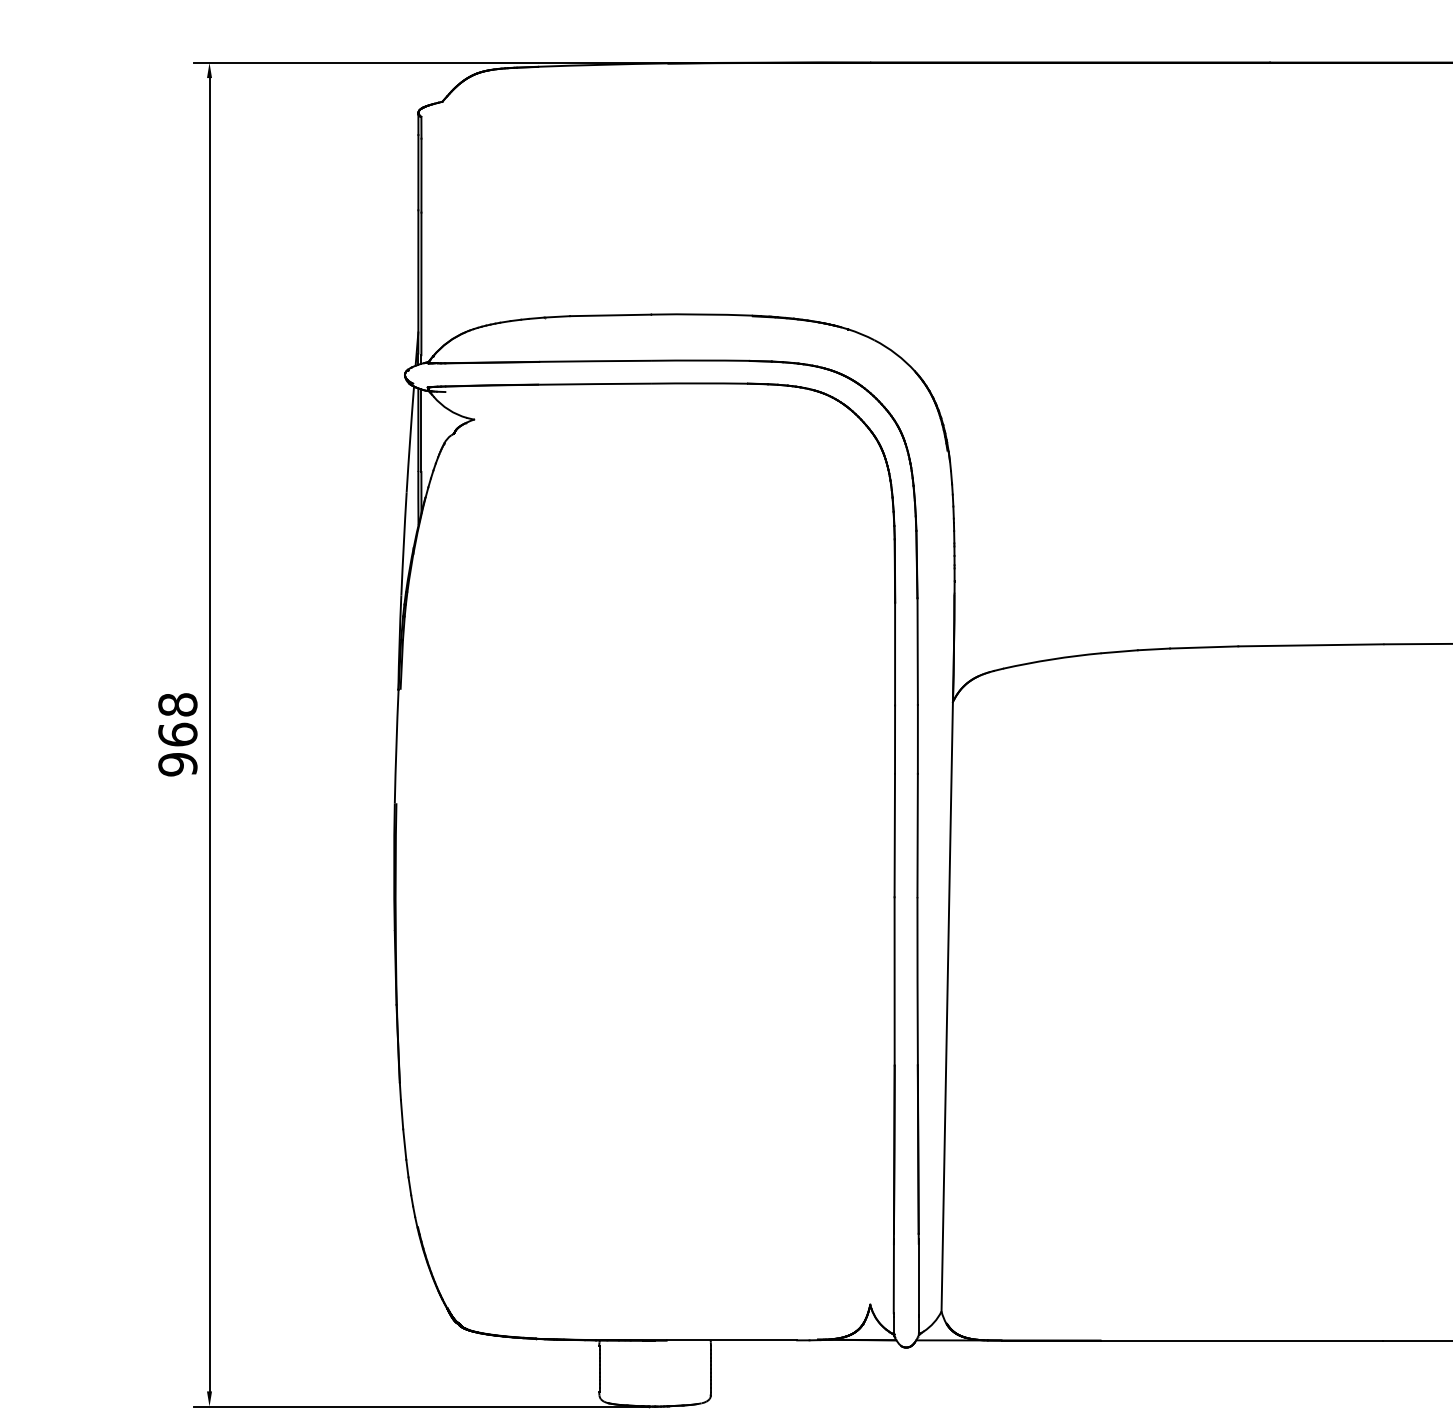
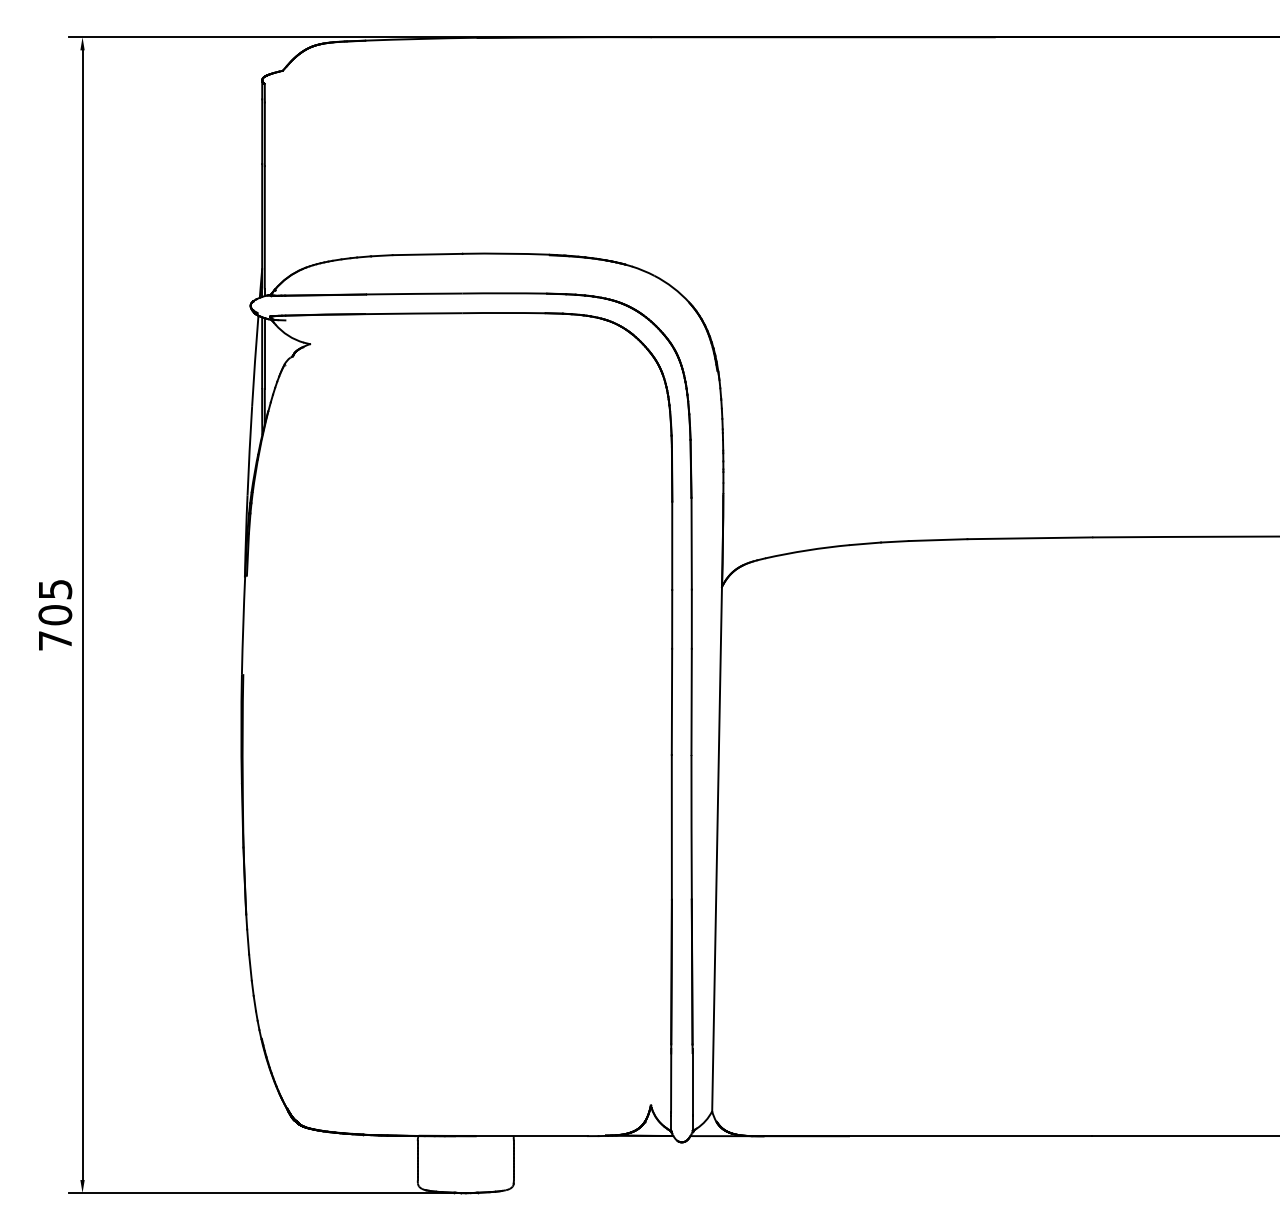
text: (178, 735) -> (55, 615), 968 -> 705

